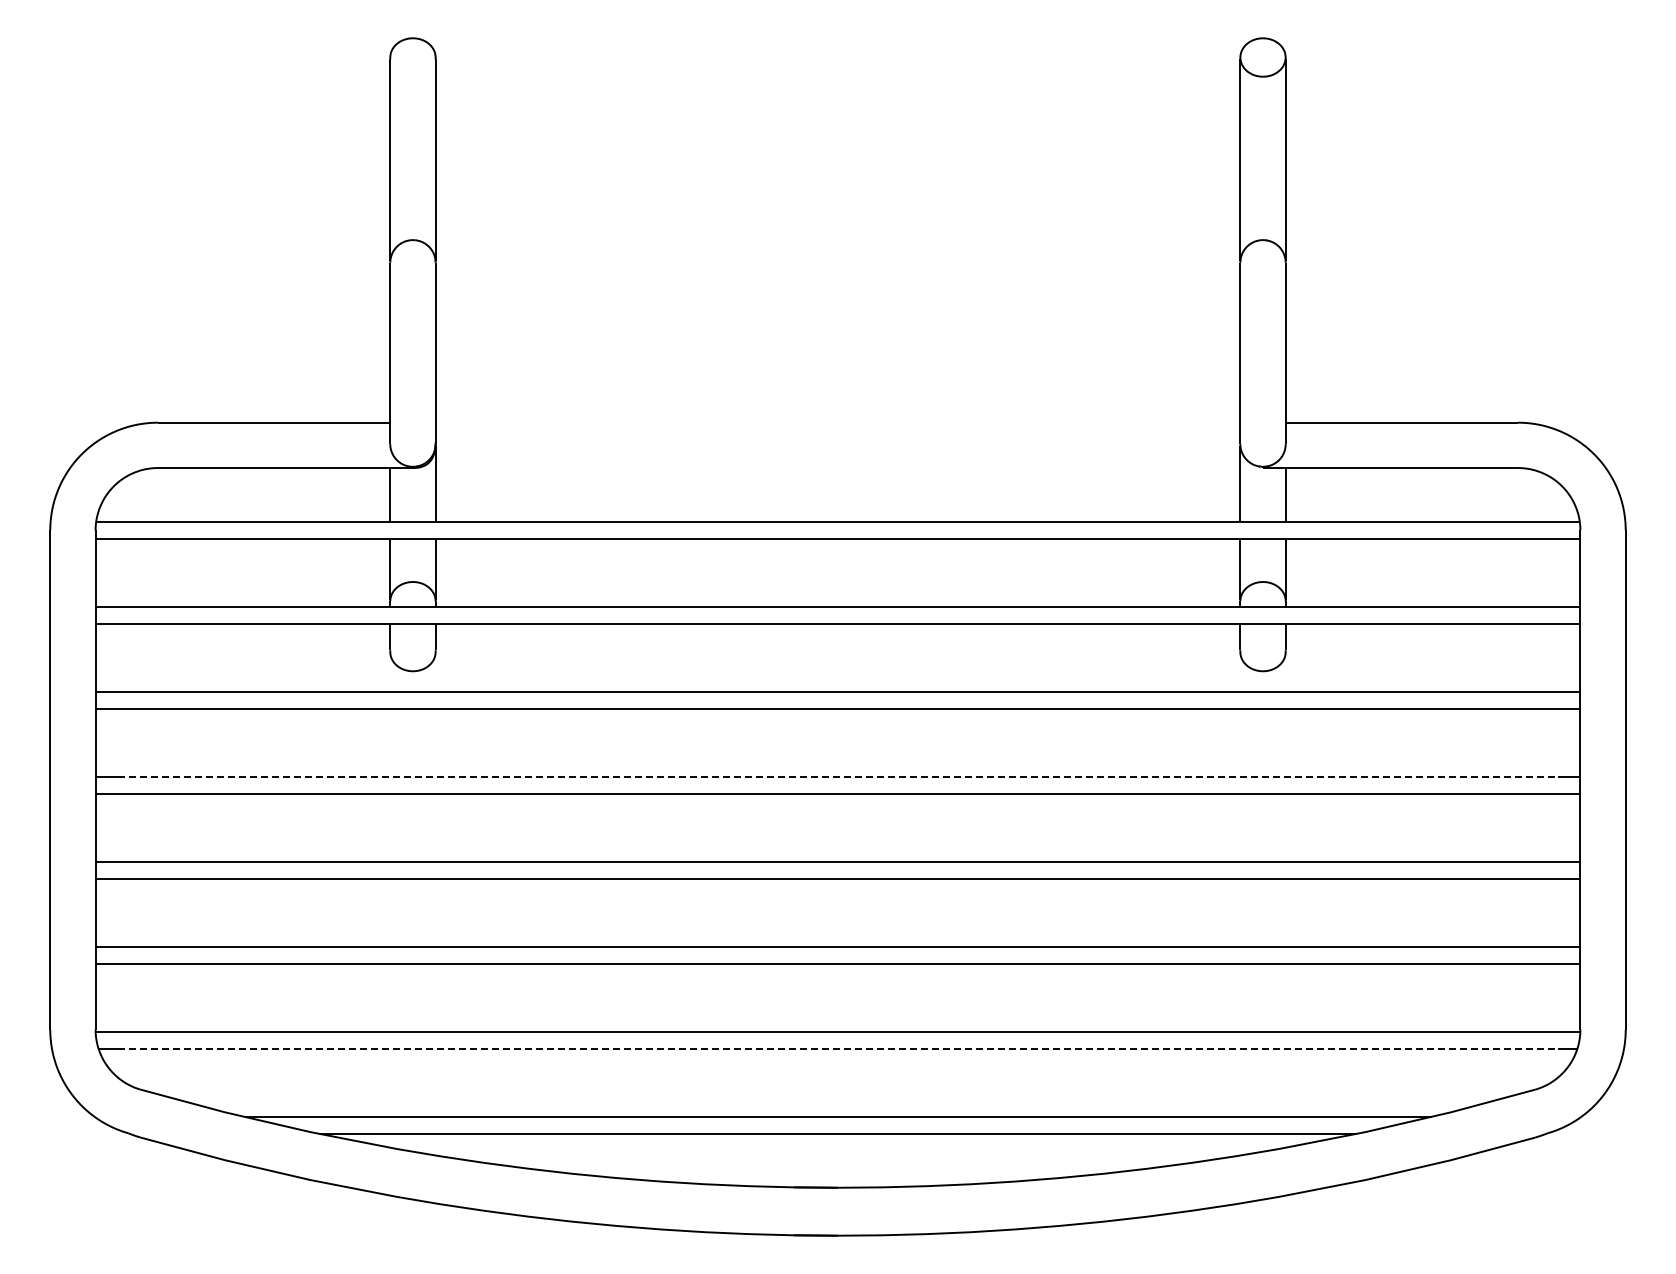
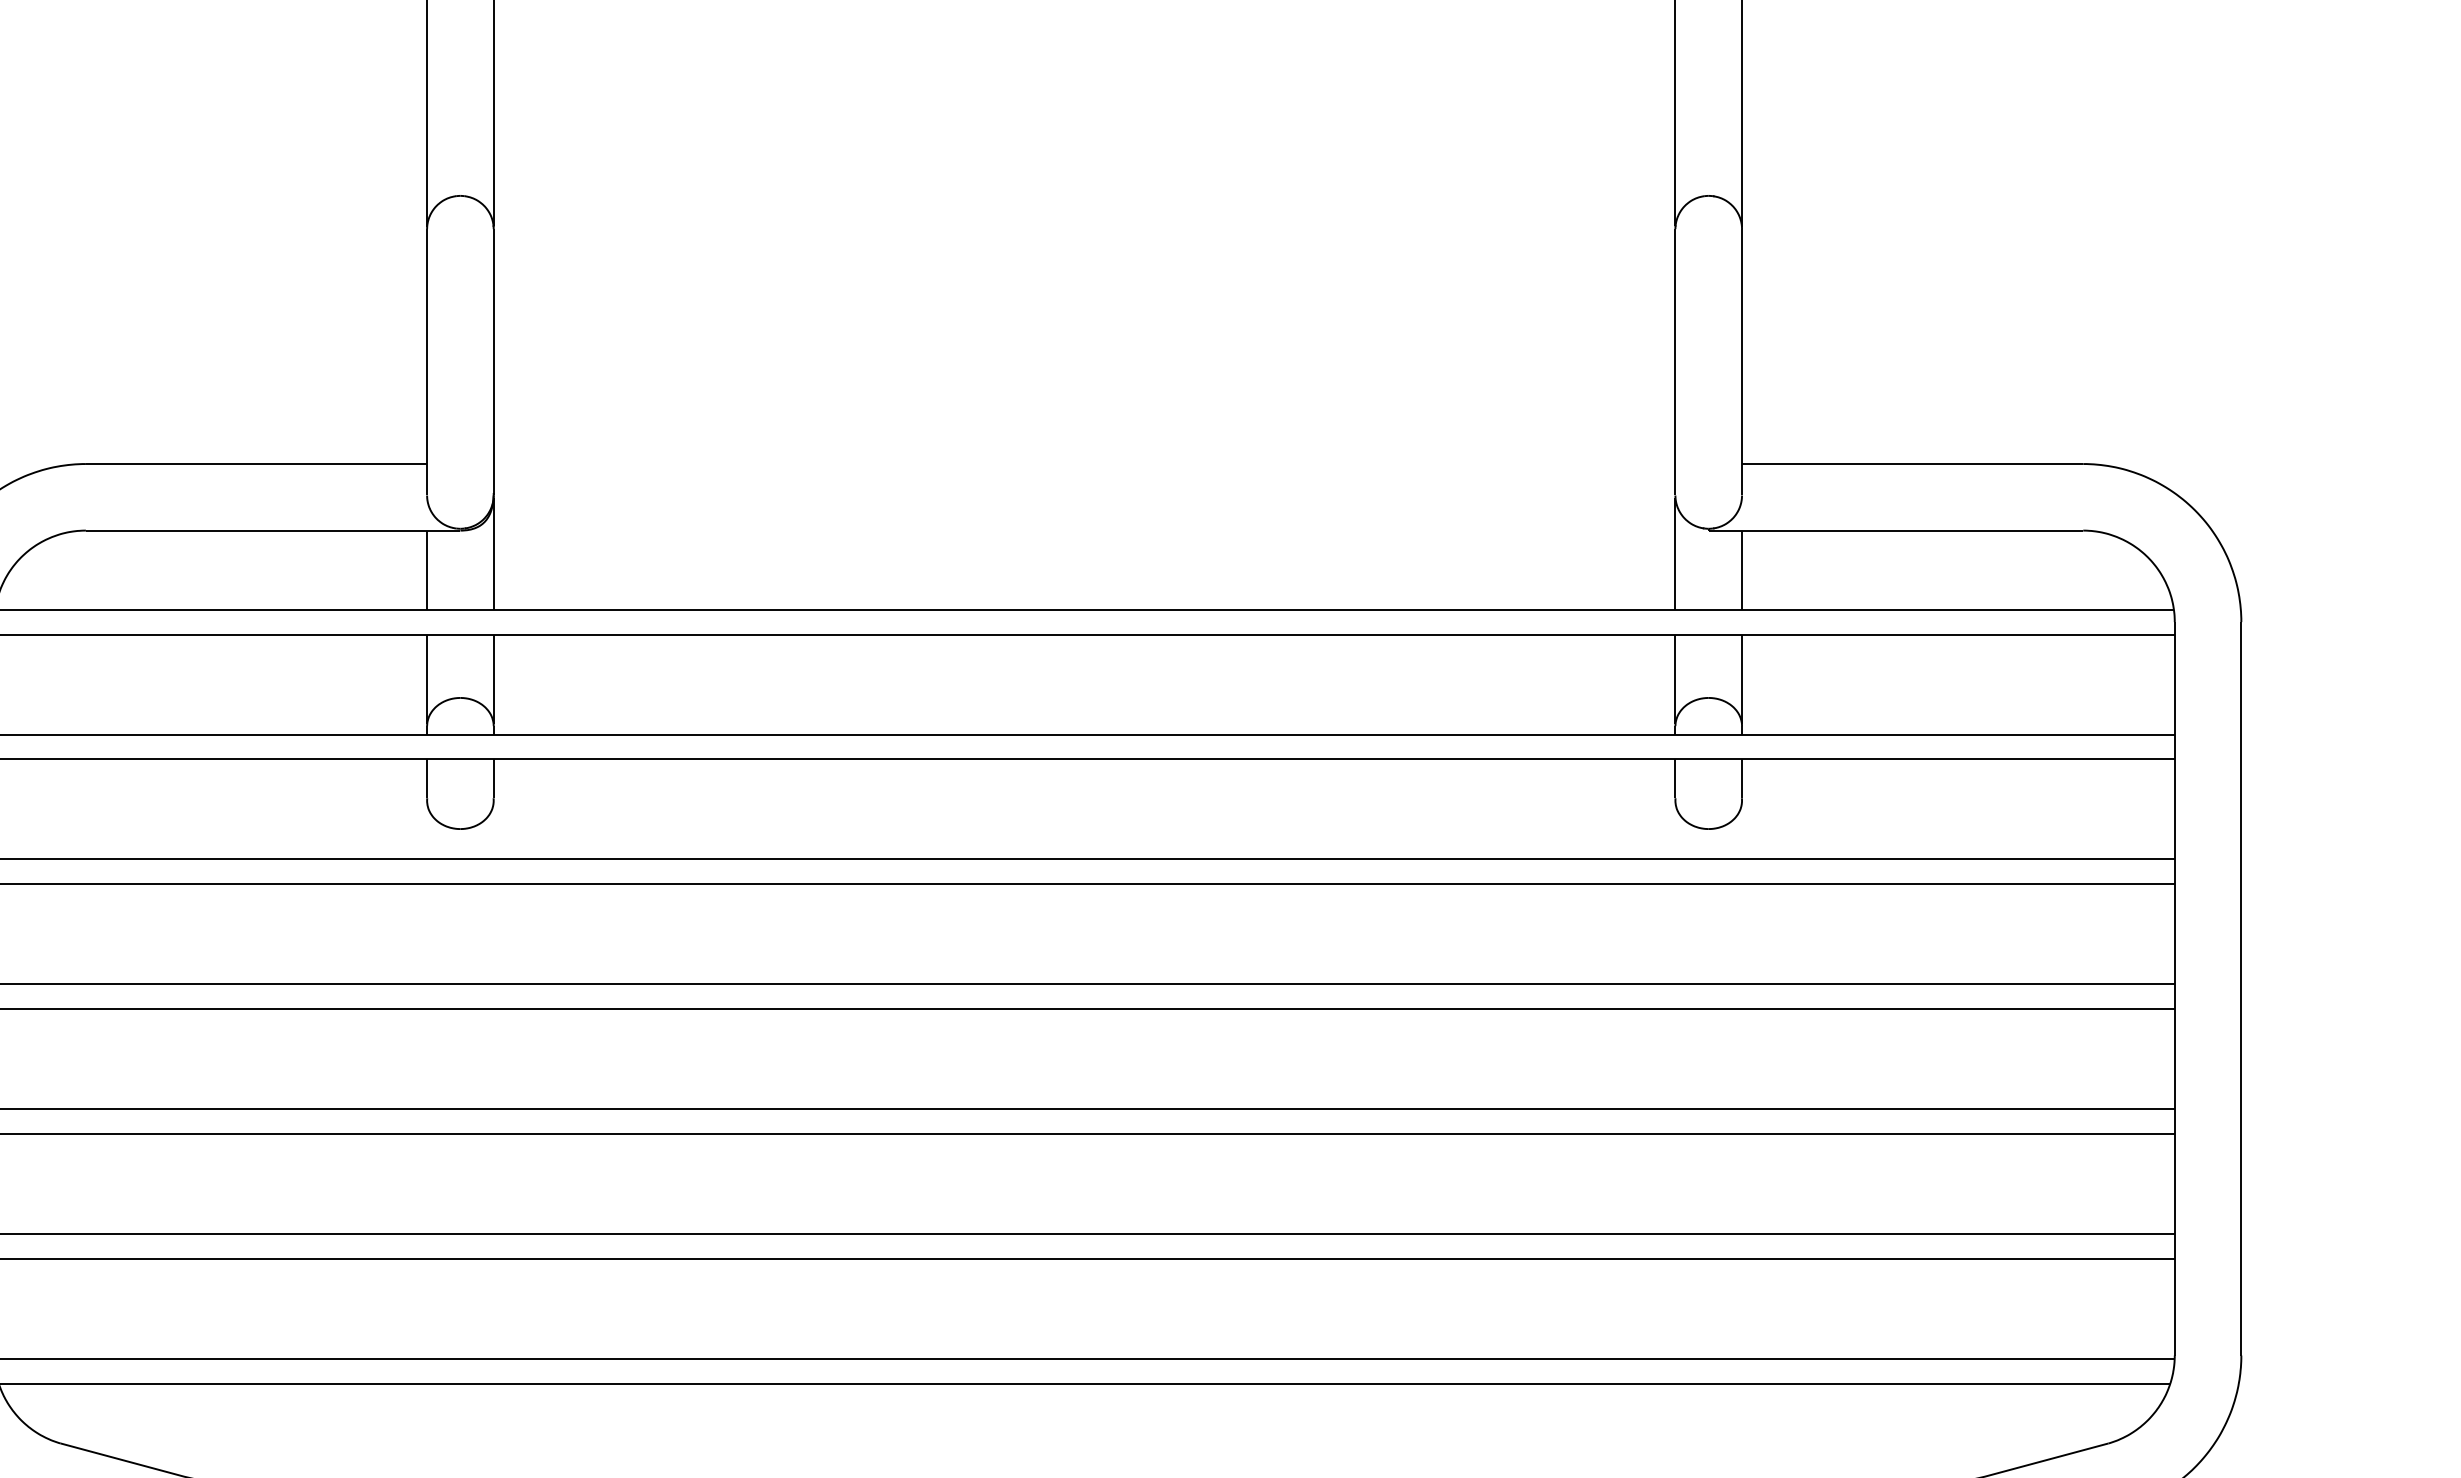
line: (837, 776) -> (1083, 983), dashed -> solid
line: (837, 1048) -> (1083, 1383), dashed -> solid

